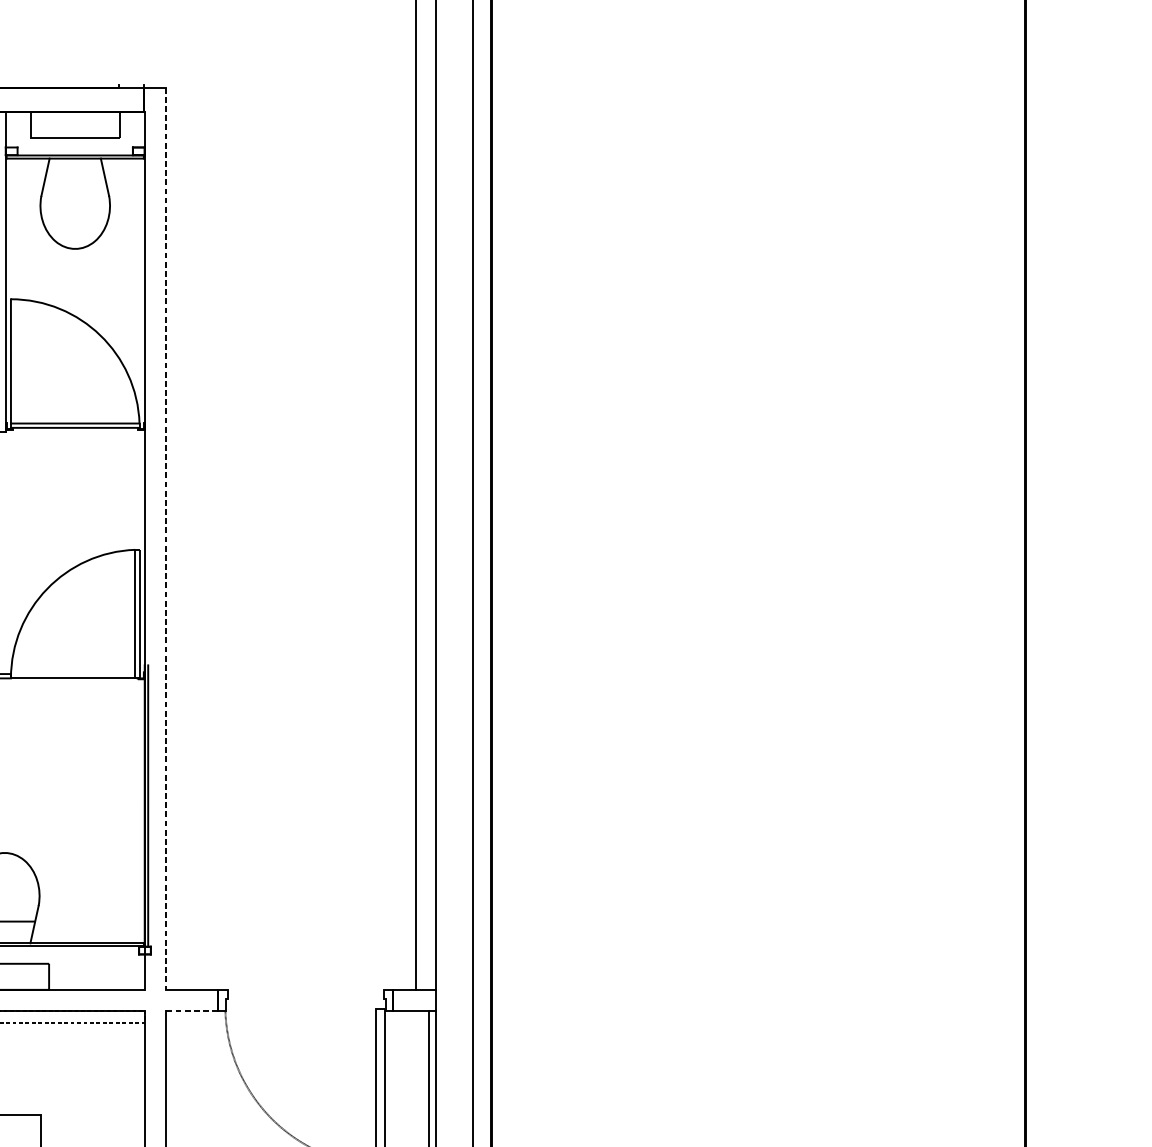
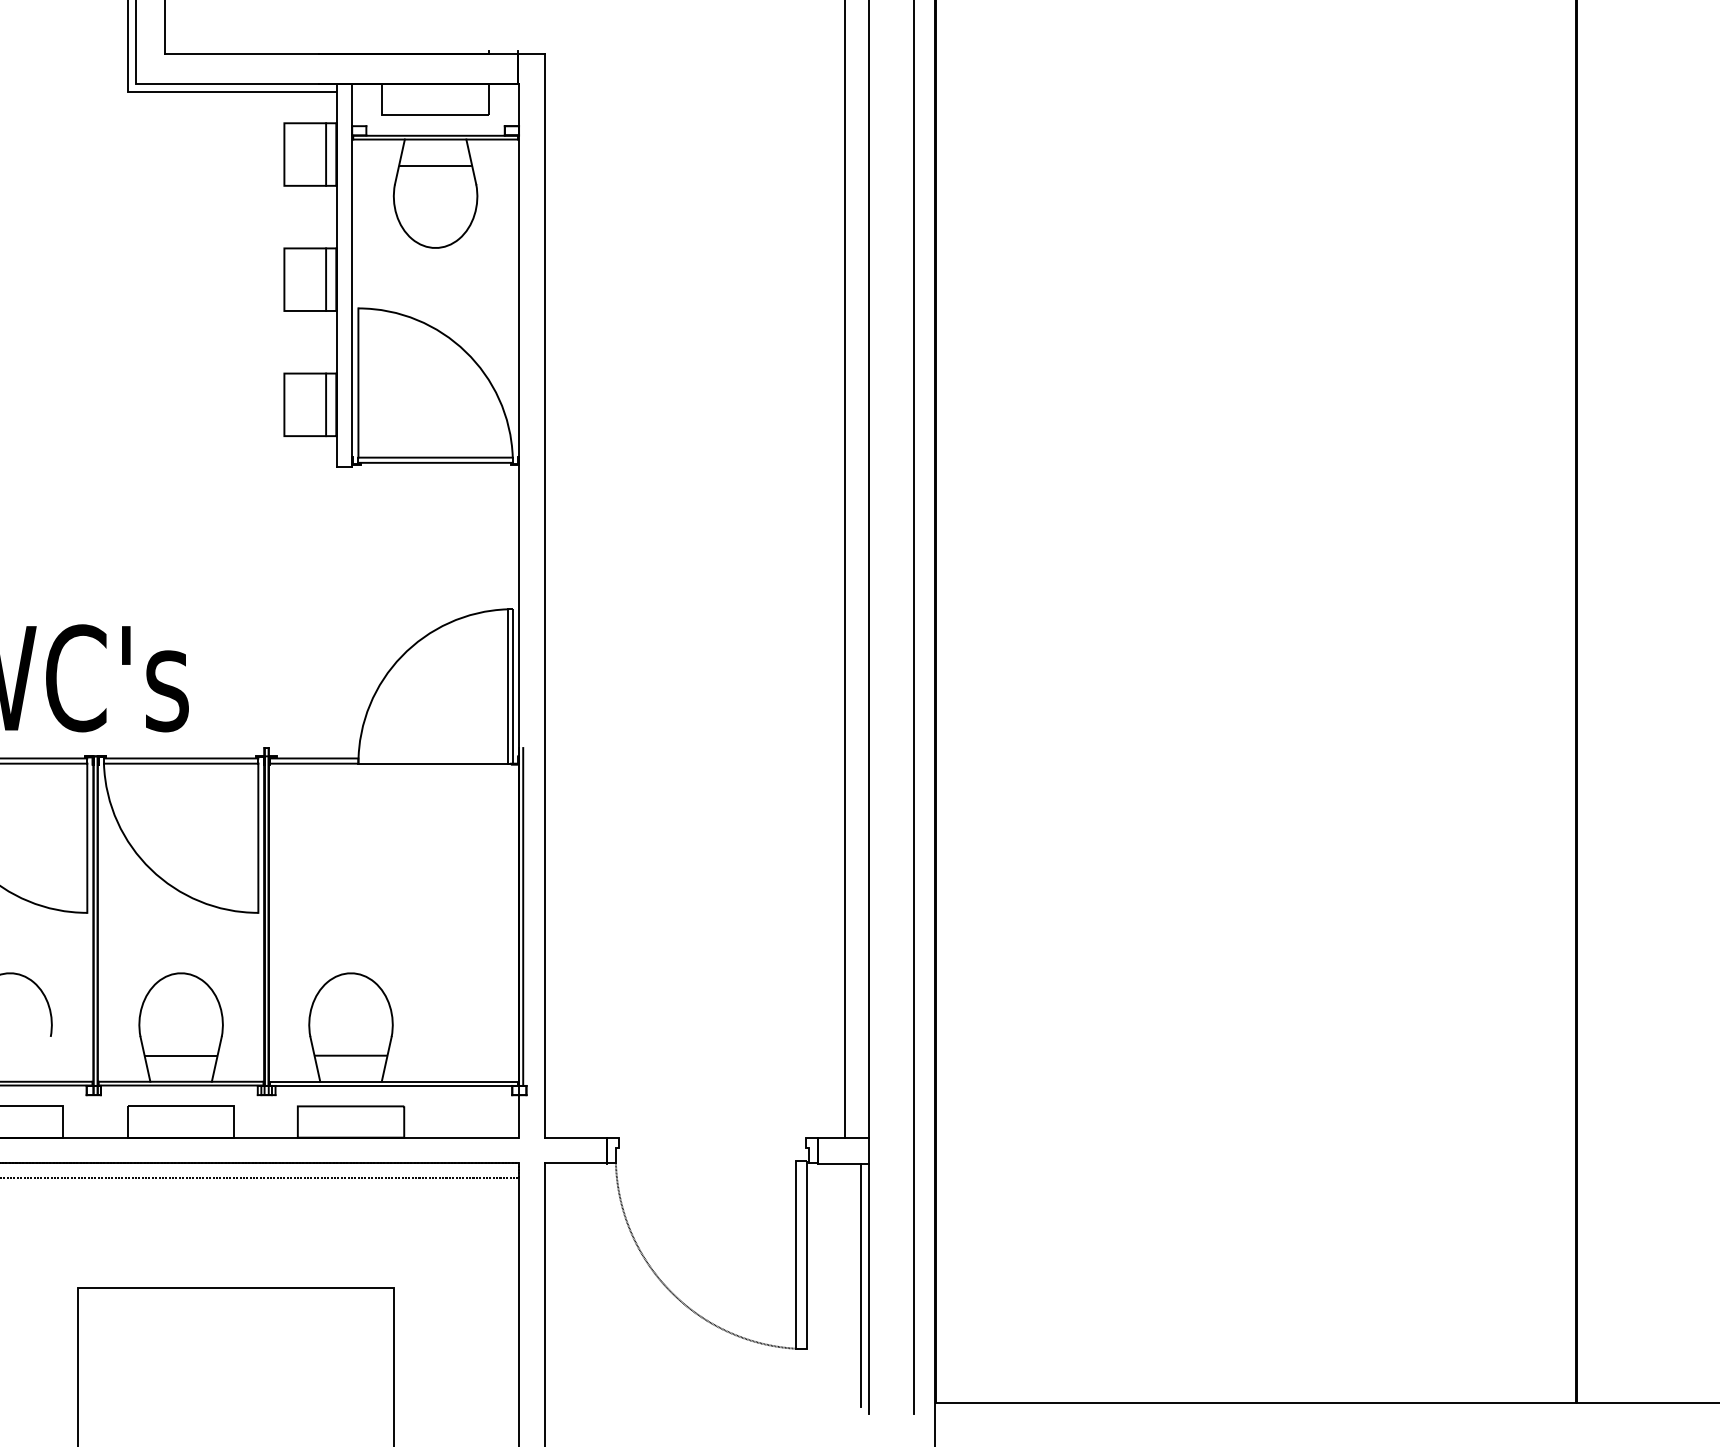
line: (75, 180) -> (435, 165), added
line: (165, 539) -> (544, 596), dashed -> solid
line: (191, 1011) -> (575, 1163), dashed -> solid

